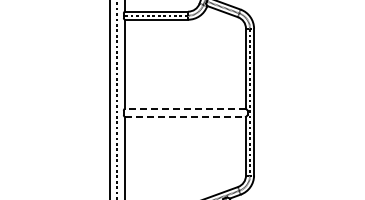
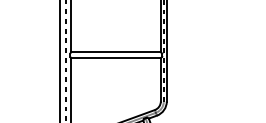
line: (185, 108) -> (116, 51), dashed -> solid
line: (185, 116) -> (116, 57), dashed -> solid

